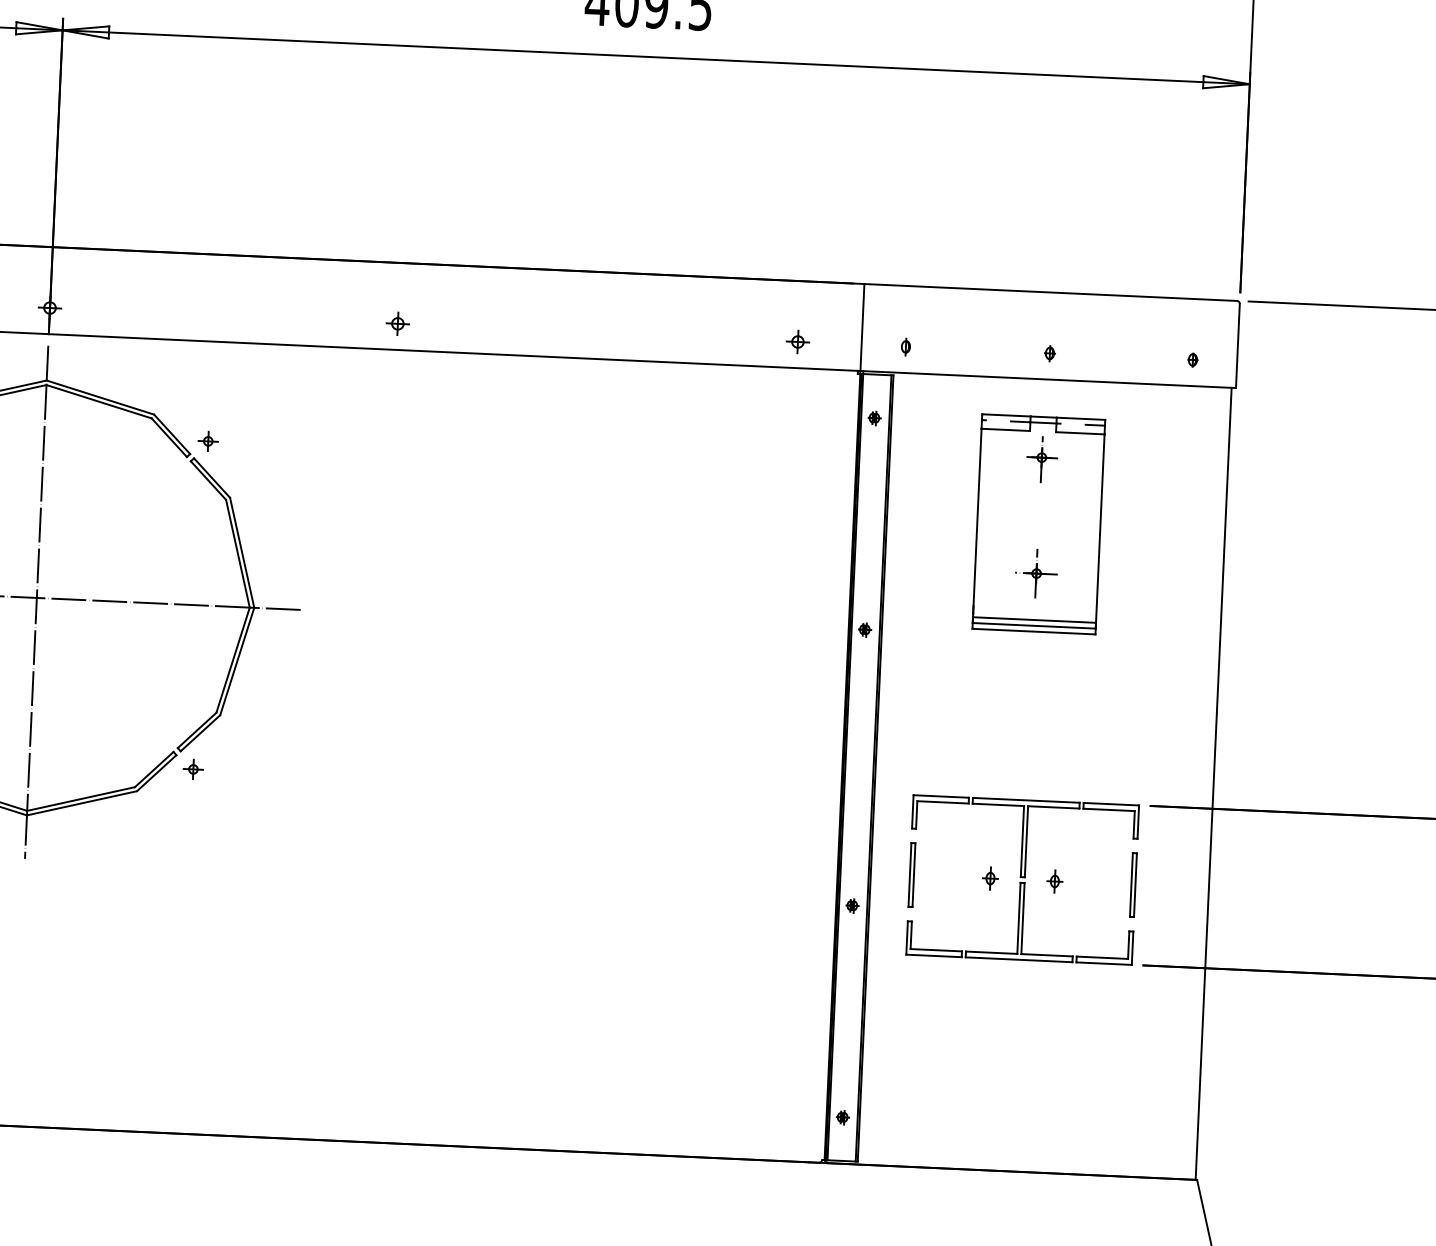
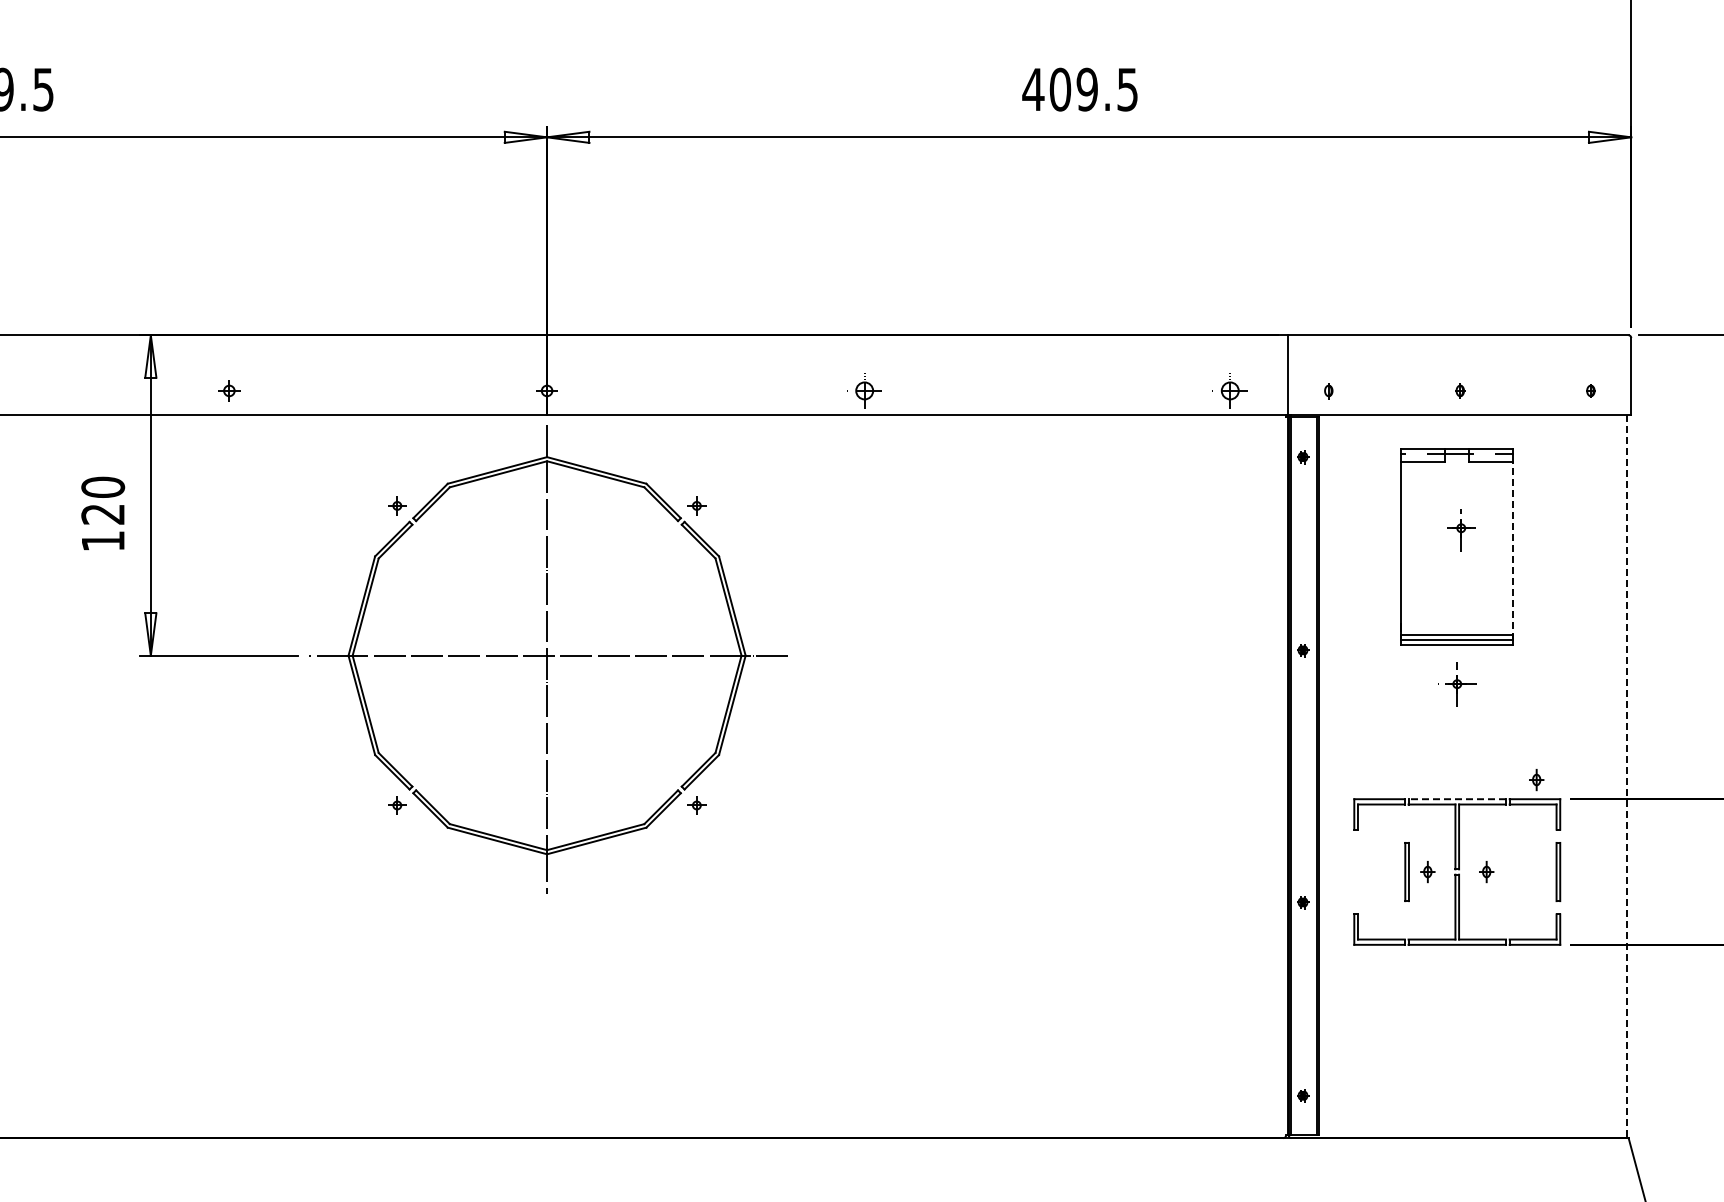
part: (397, 323) -> (864, 390), size x1.6
part: (797, 341) -> (1229, 390), size x1.6
part: (1042, 460) -> (1461, 530), moved
line: (1100, 531) -> (1513, 551), solid -> dashed
part: (1036, 574) -> (1457, 684), moved
part: (1114, 783) -> (1536, 780), added
line: (1213, 783) -> (1627, 776), solid -> dashed
line: (1026, 800) -> (1457, 799), solid -> dashed
part: (911, 874) -> (1406, 871), moved

